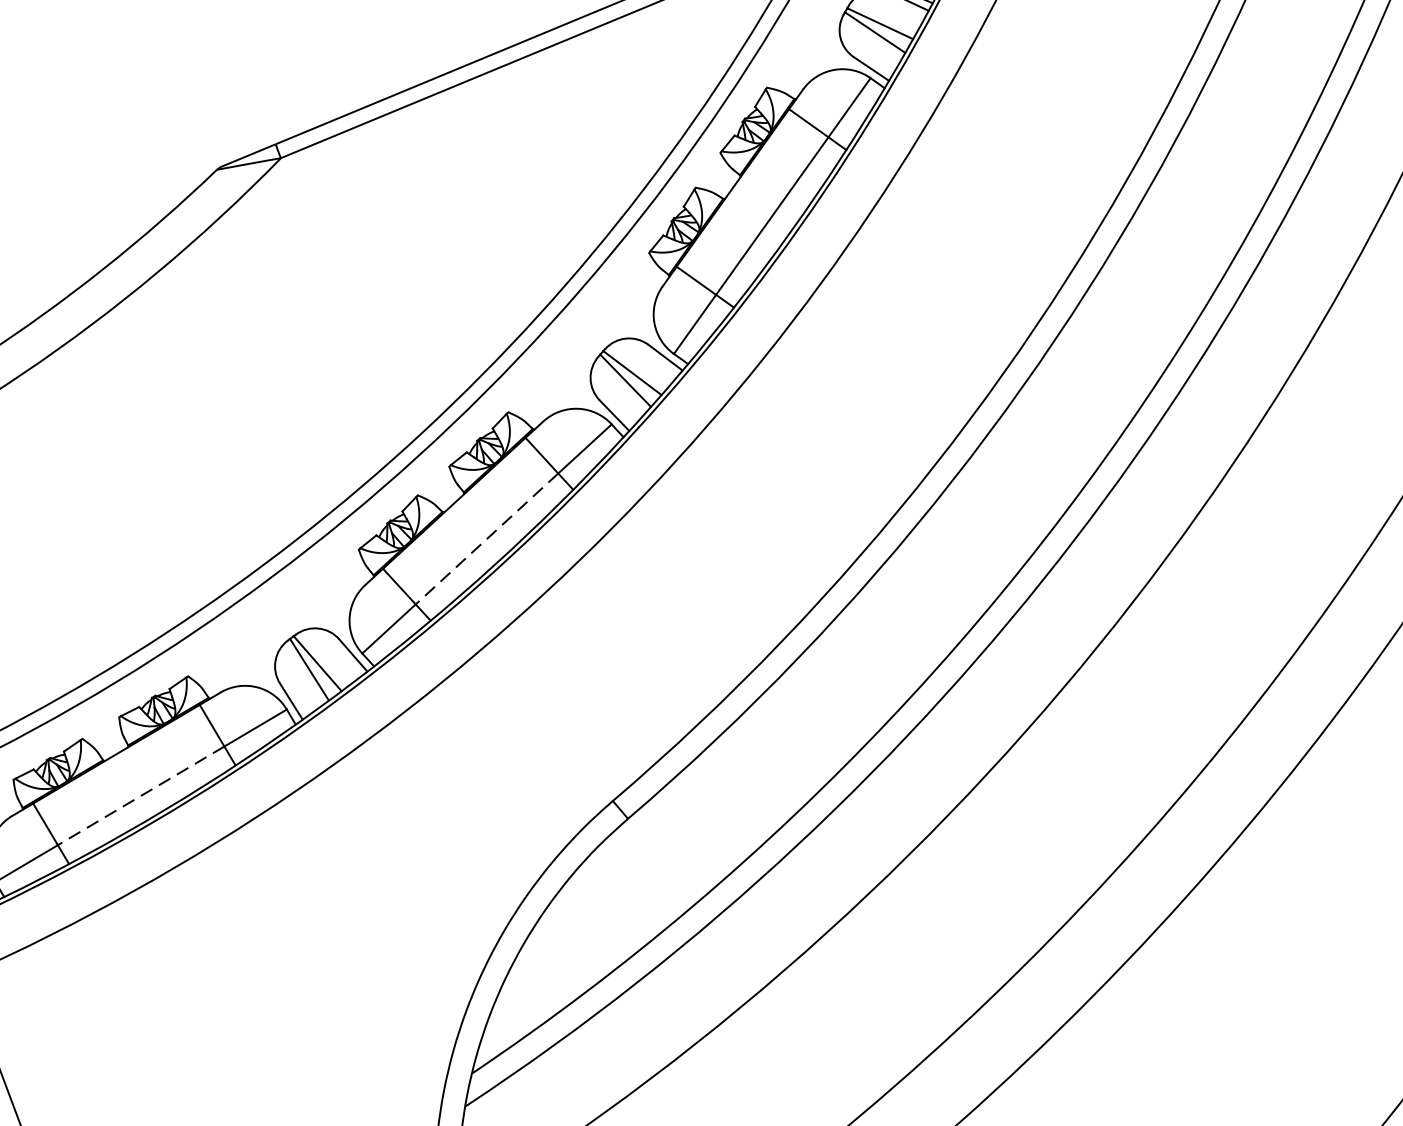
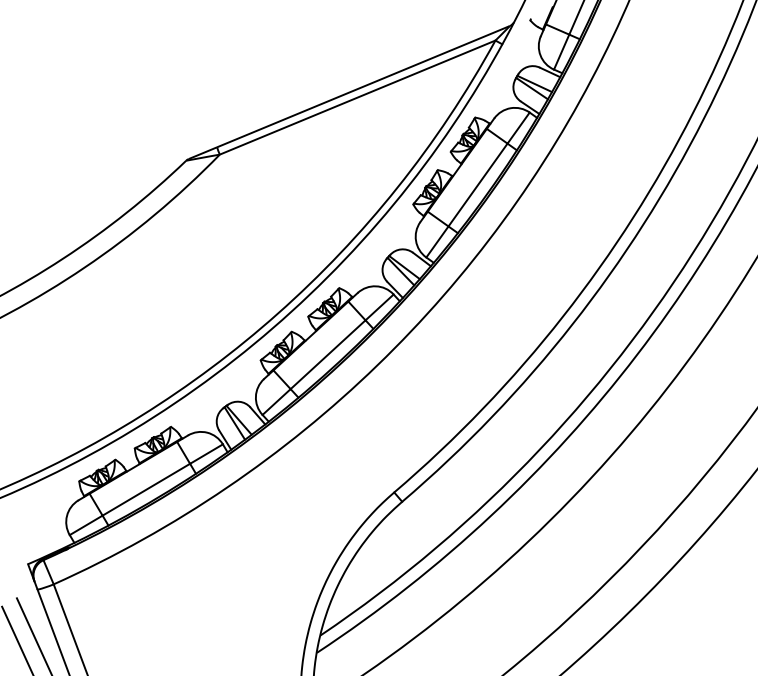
line: (487, 538) -> (328, 354), dashed -> solid
line: (141, 795) -> (146, 489), dashed -> solid

